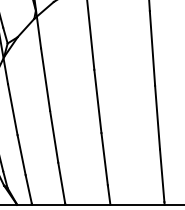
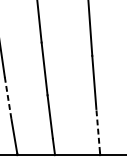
line: (54, 137) -> (8, 99), solid -> dashed
line: (162, 175) -> (98, 130), solid -> dashed

